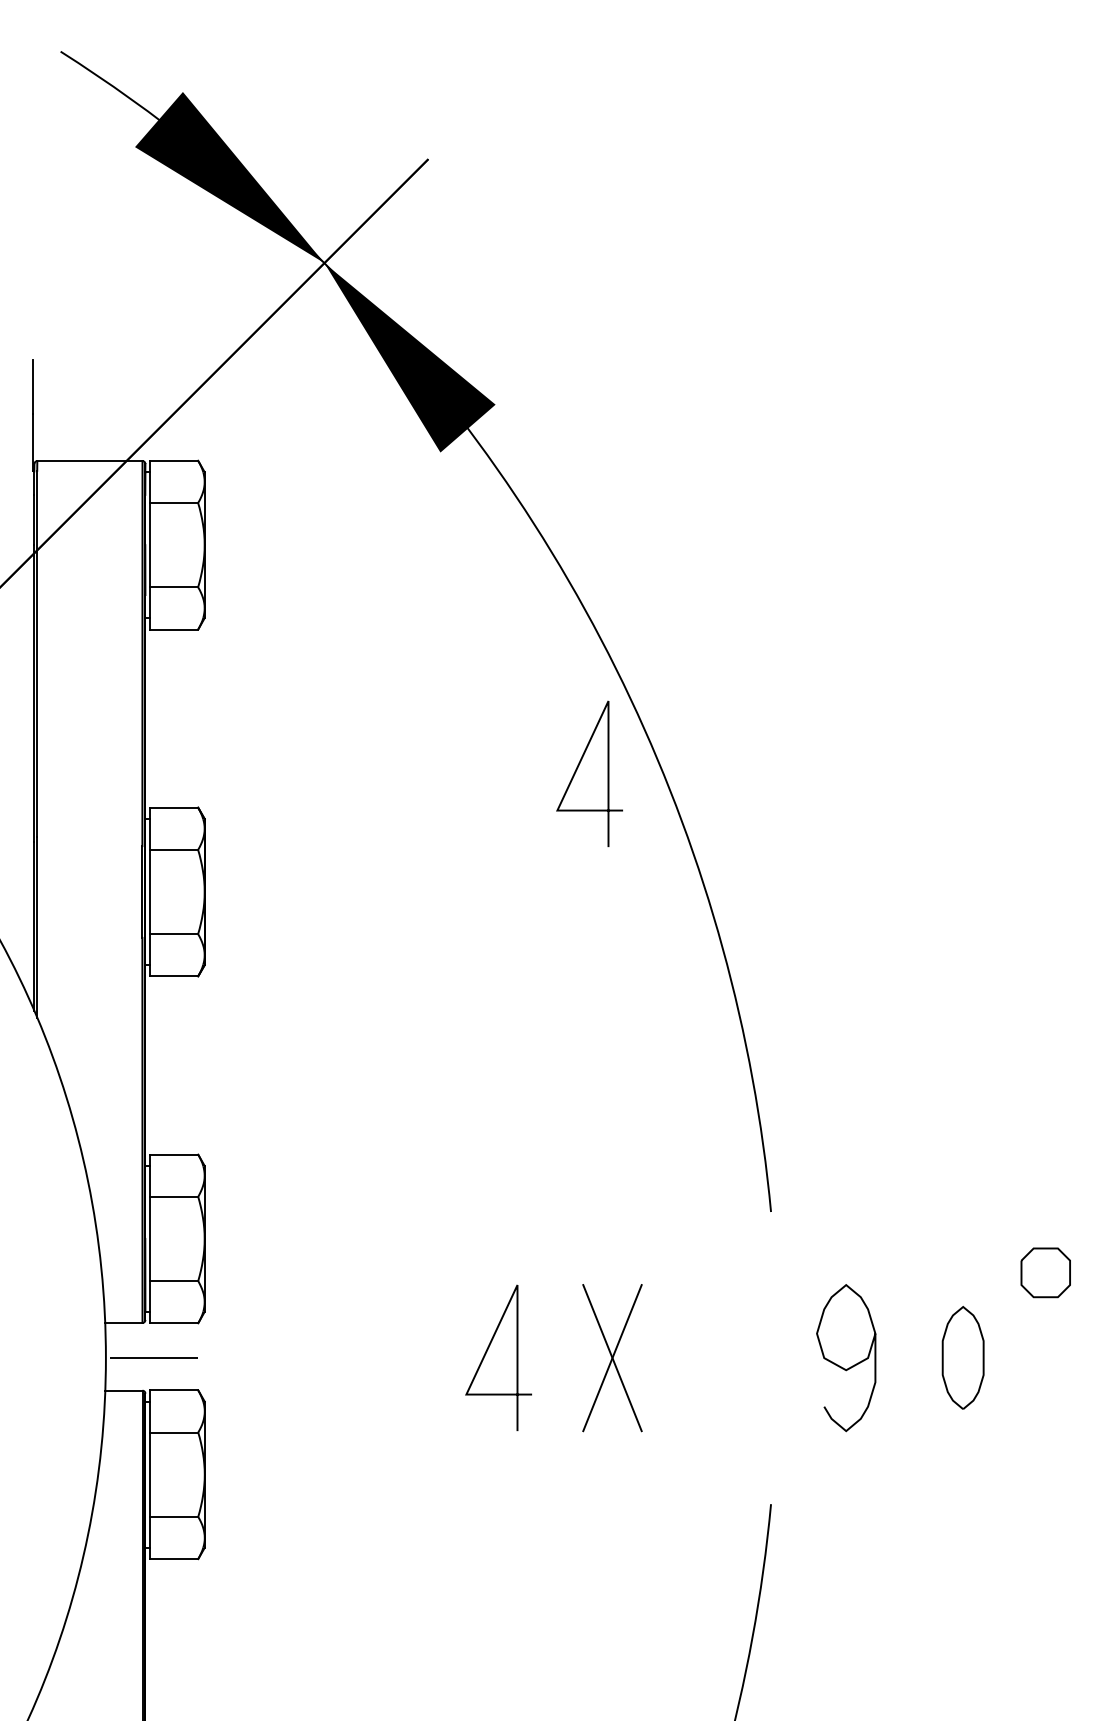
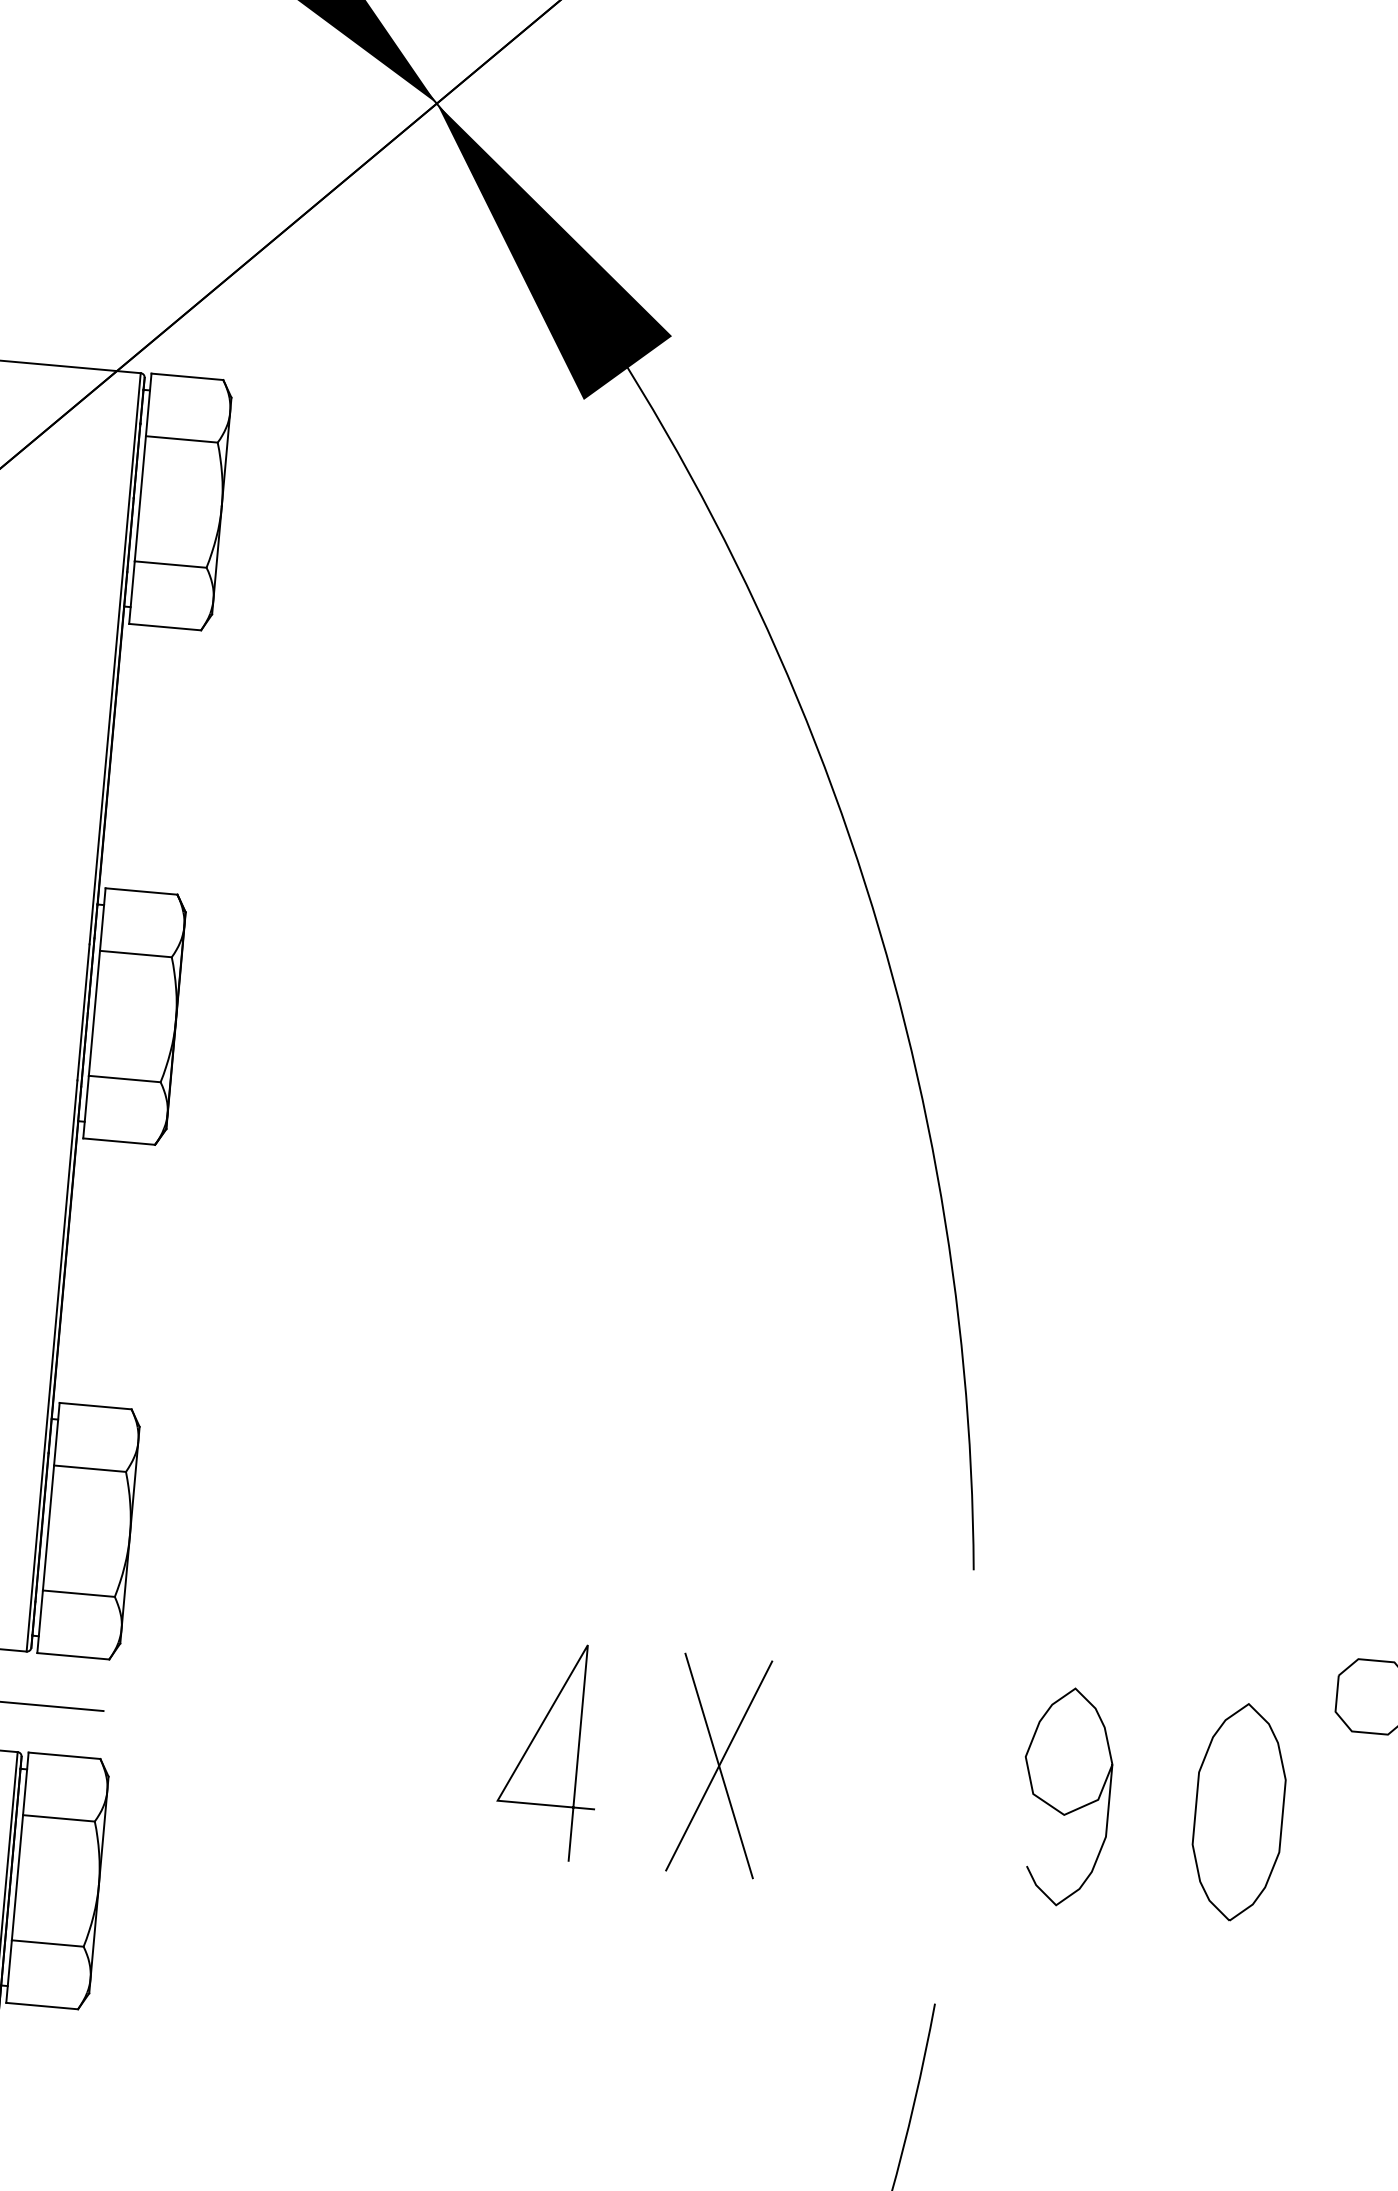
line: (578, 768) -> (746, 886), removed
part: (963, 1357) -> (1239, 1811), size x1.43

